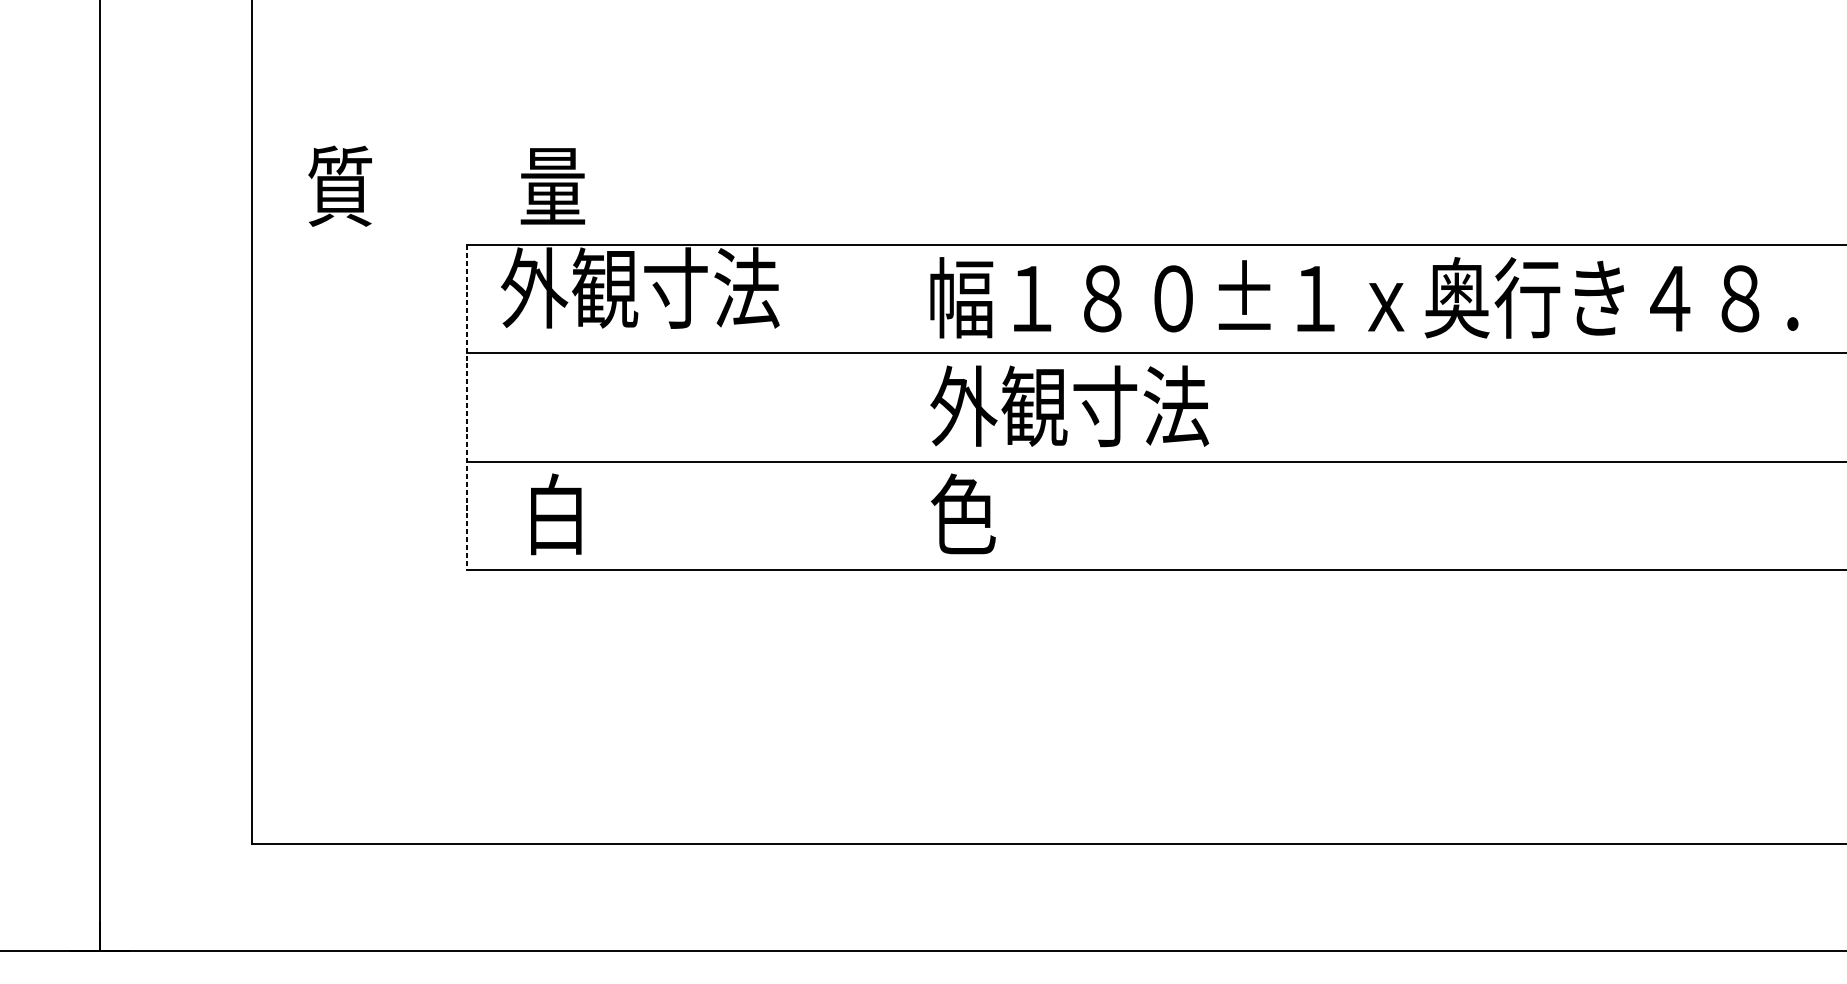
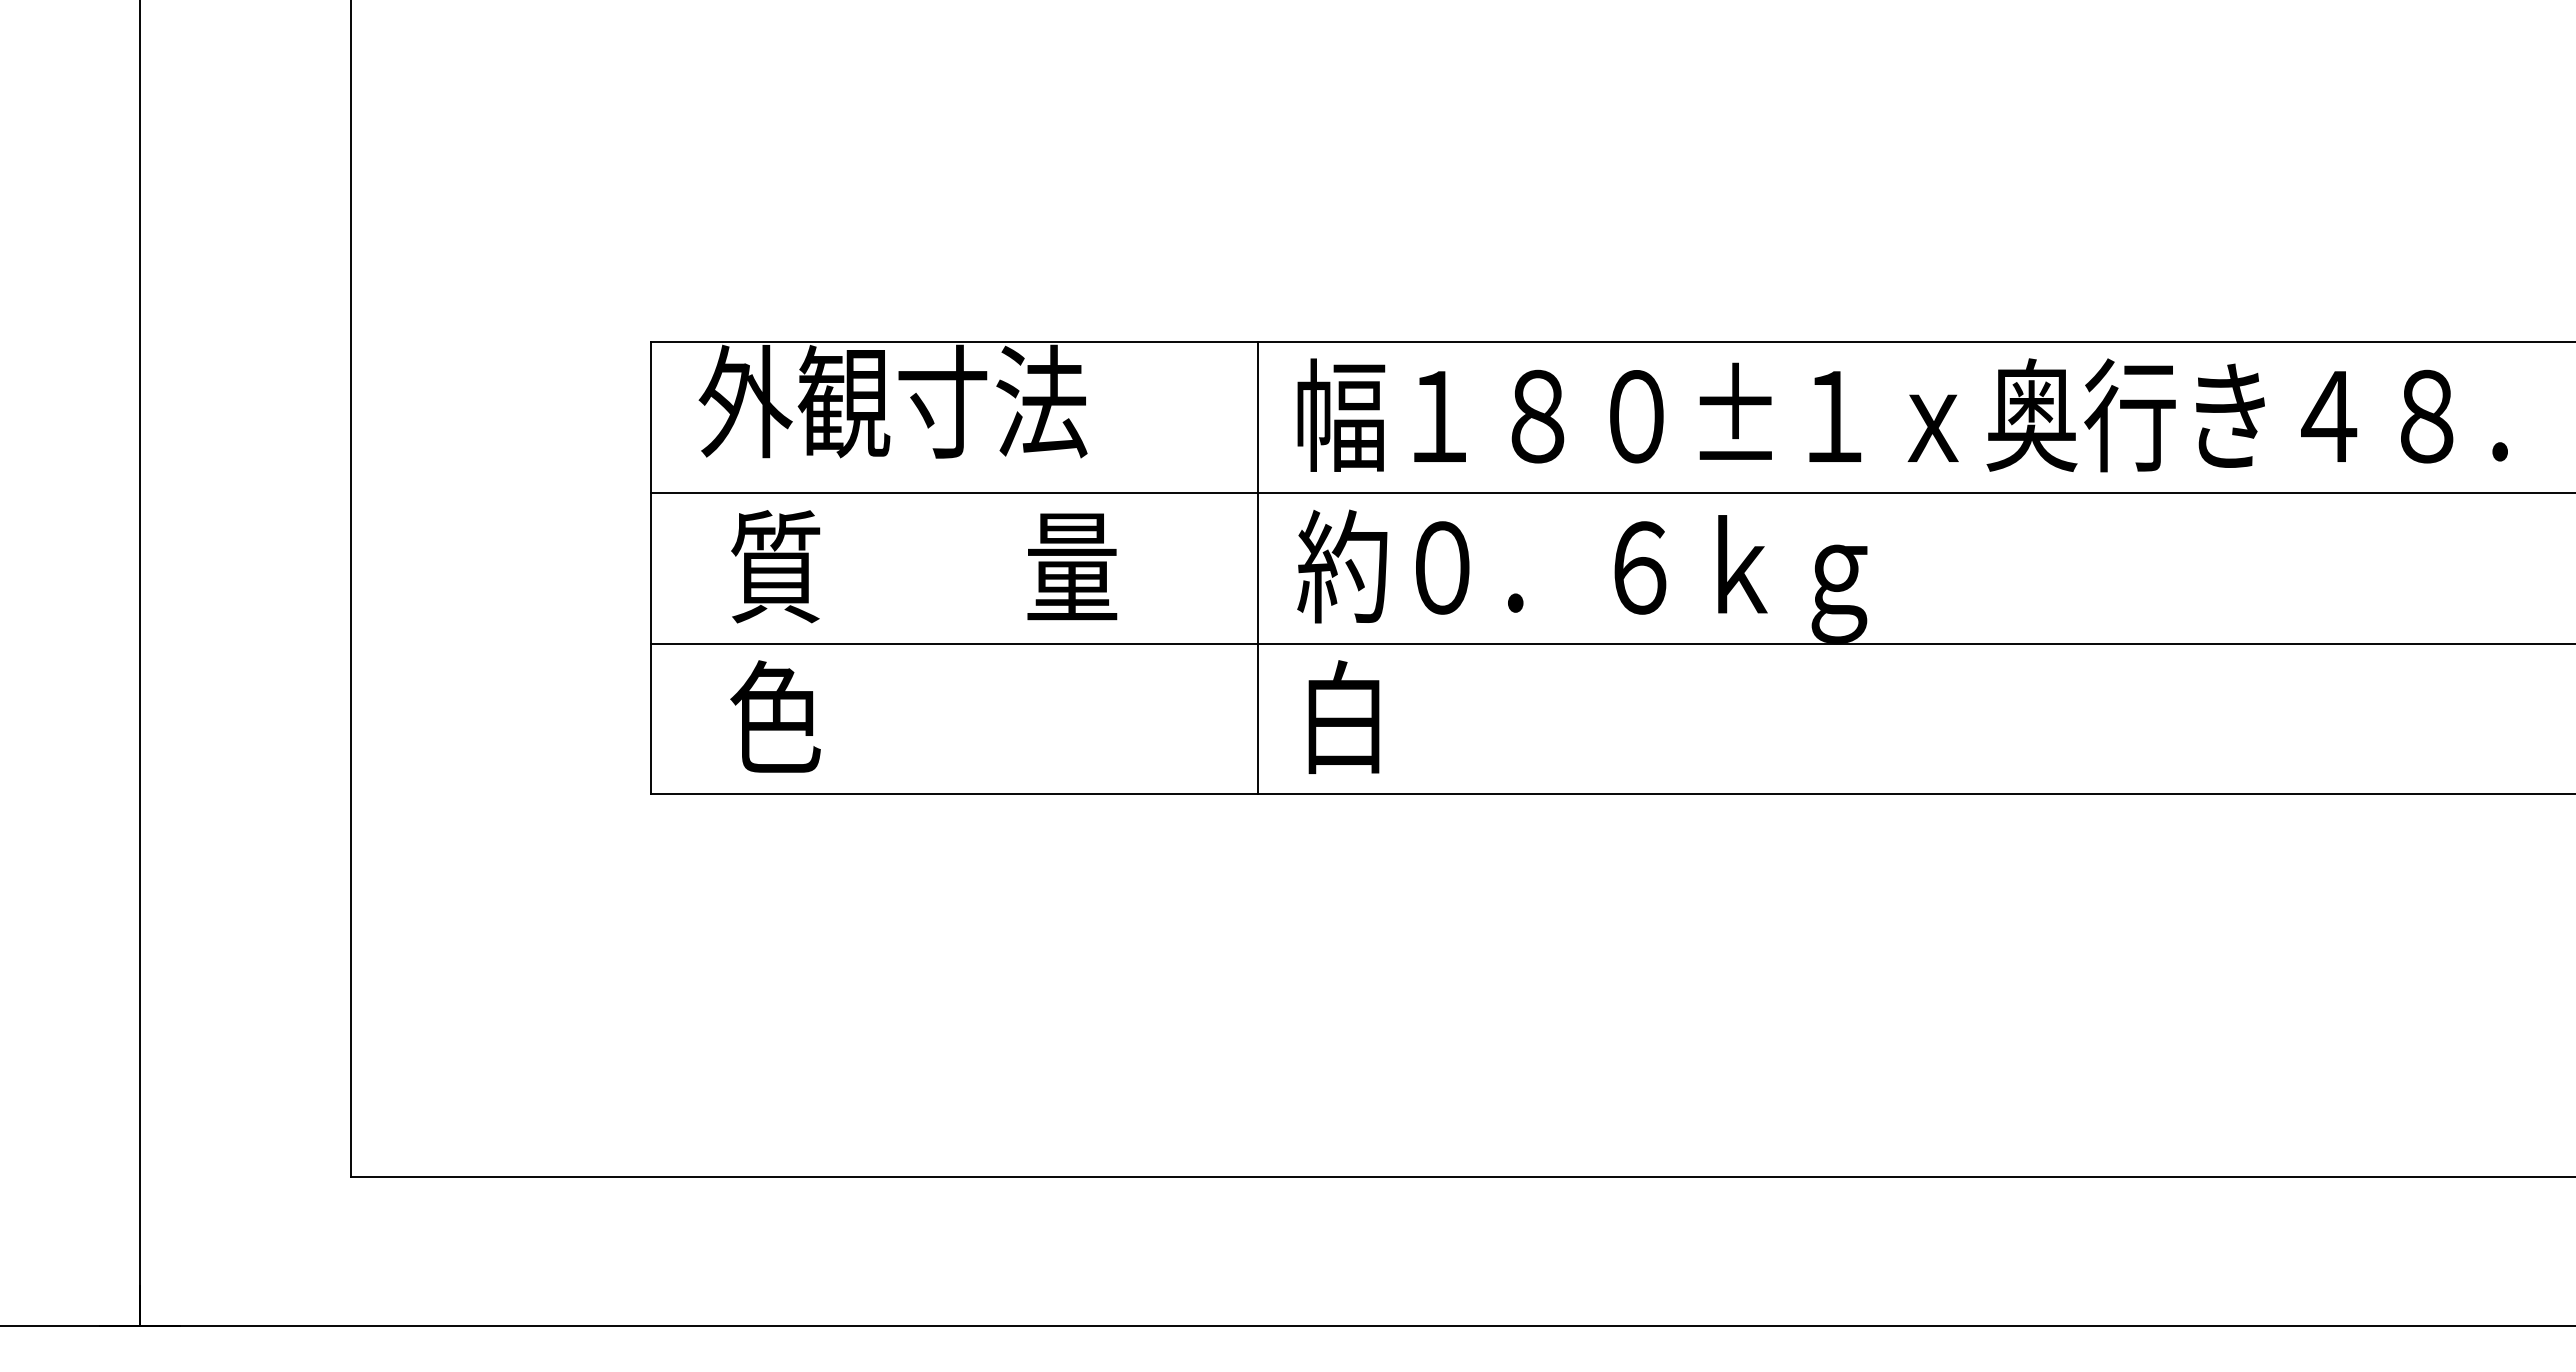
text: (446, 186) -> (924, 566), moved
line: (467, 407) -> (651, 568), dashed -> solid
line: (901, 407) -> (1257, 567), added
text: (1134, 412) -> (1582, 575), 外観寸法 -> 約０．６ｋｇ
text: (555, 513) -> (775, 716), 白 -> 色
text: (963, 513) -> (1343, 716), 色 -> 白

